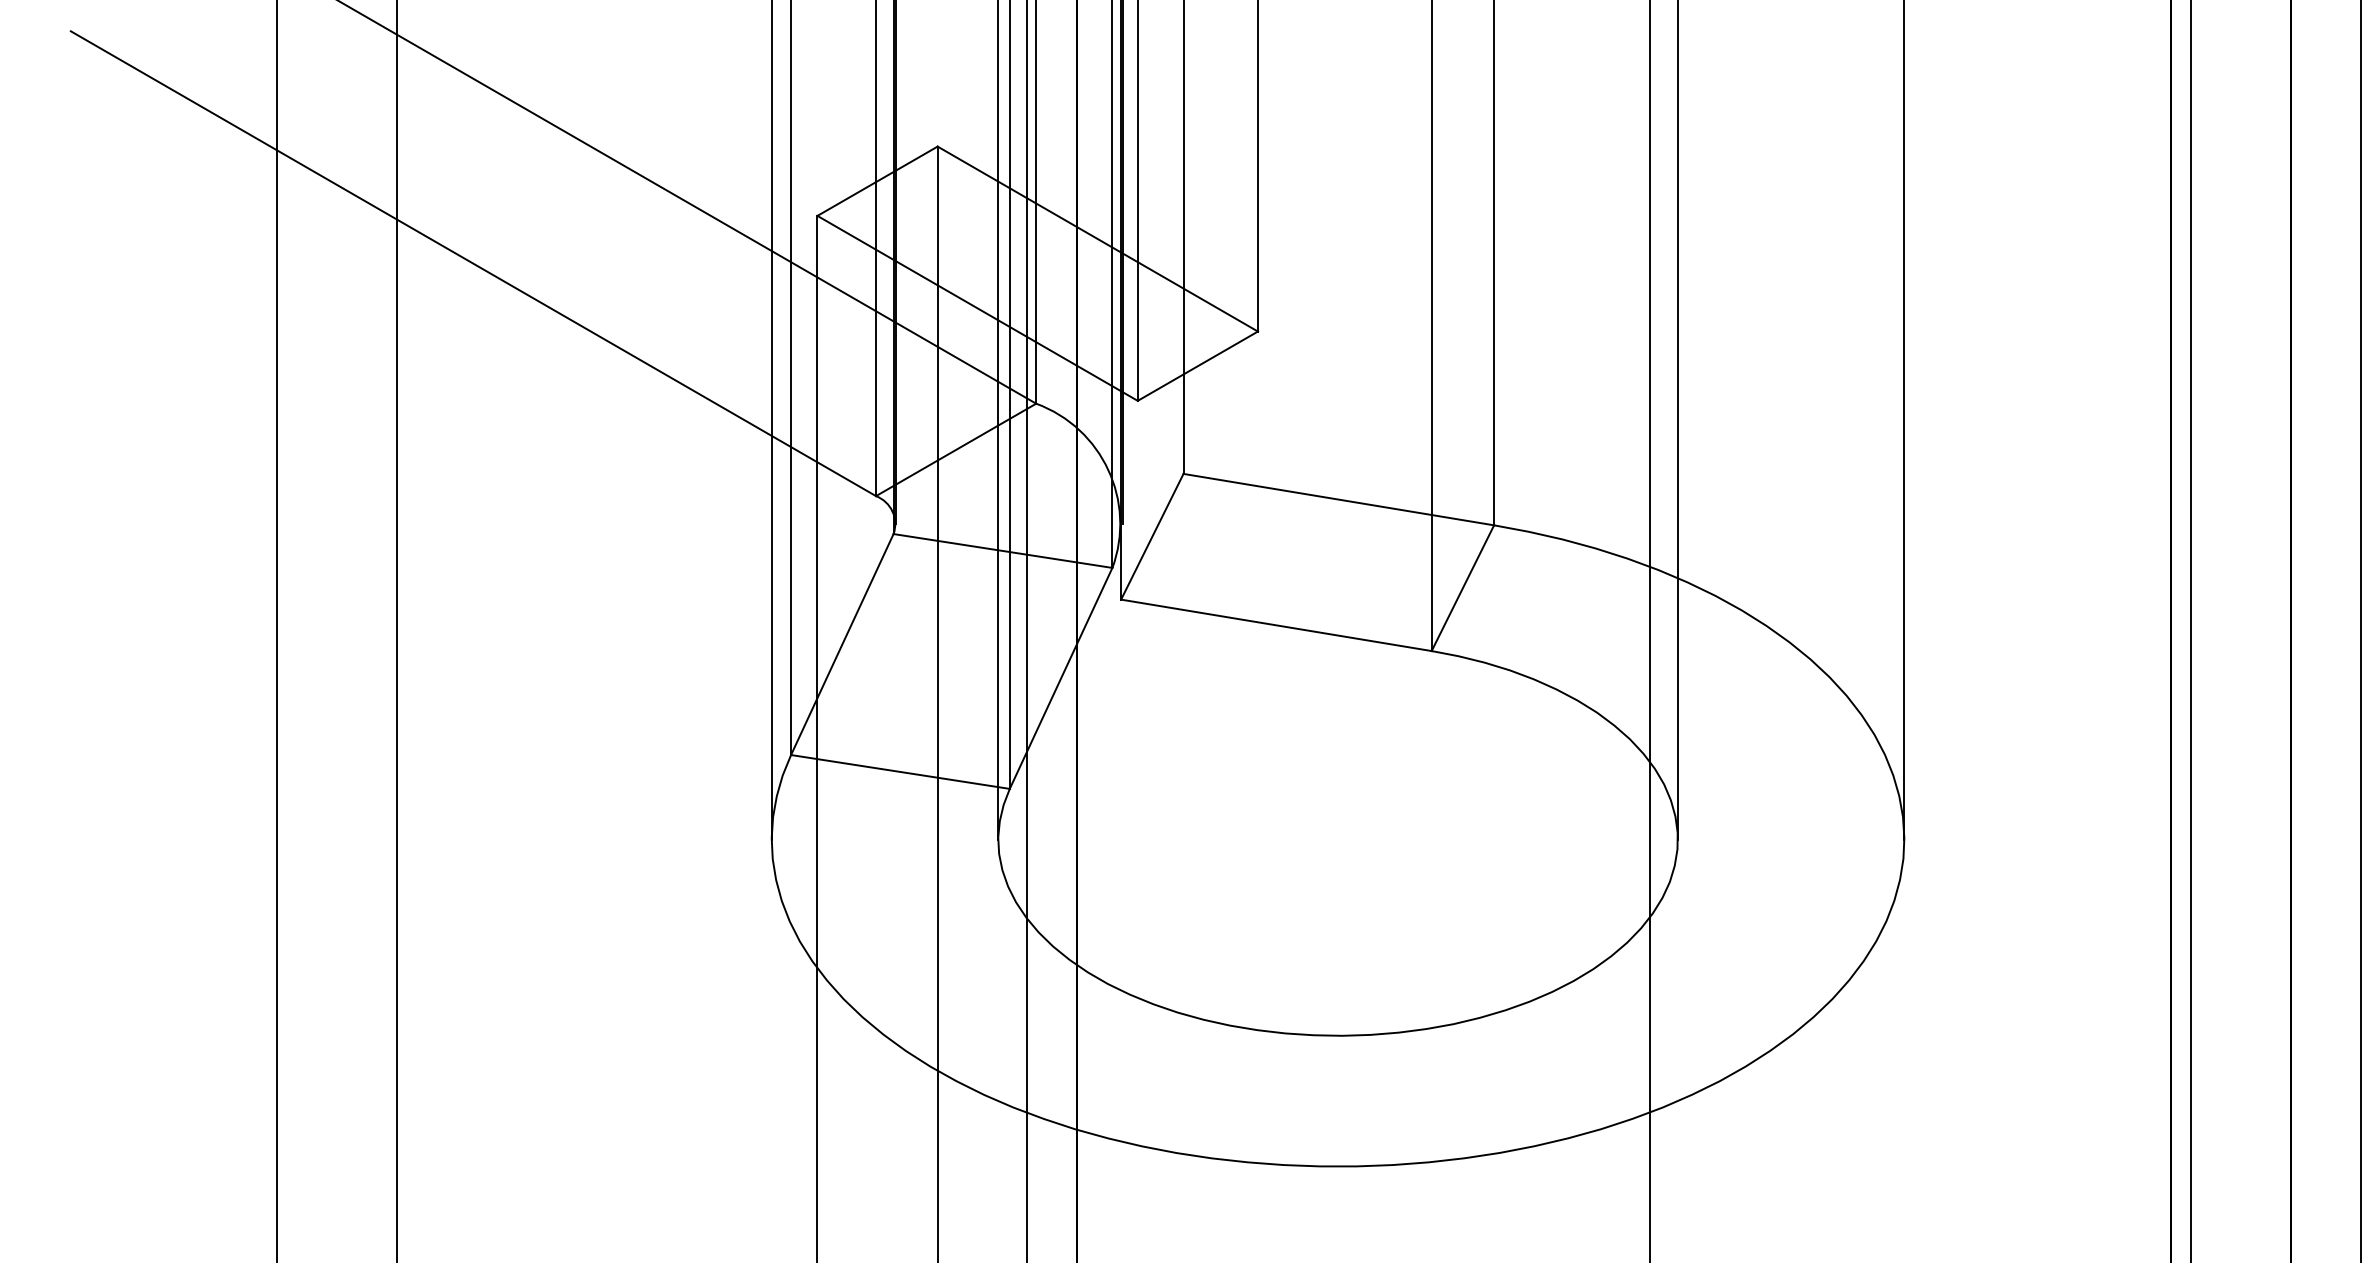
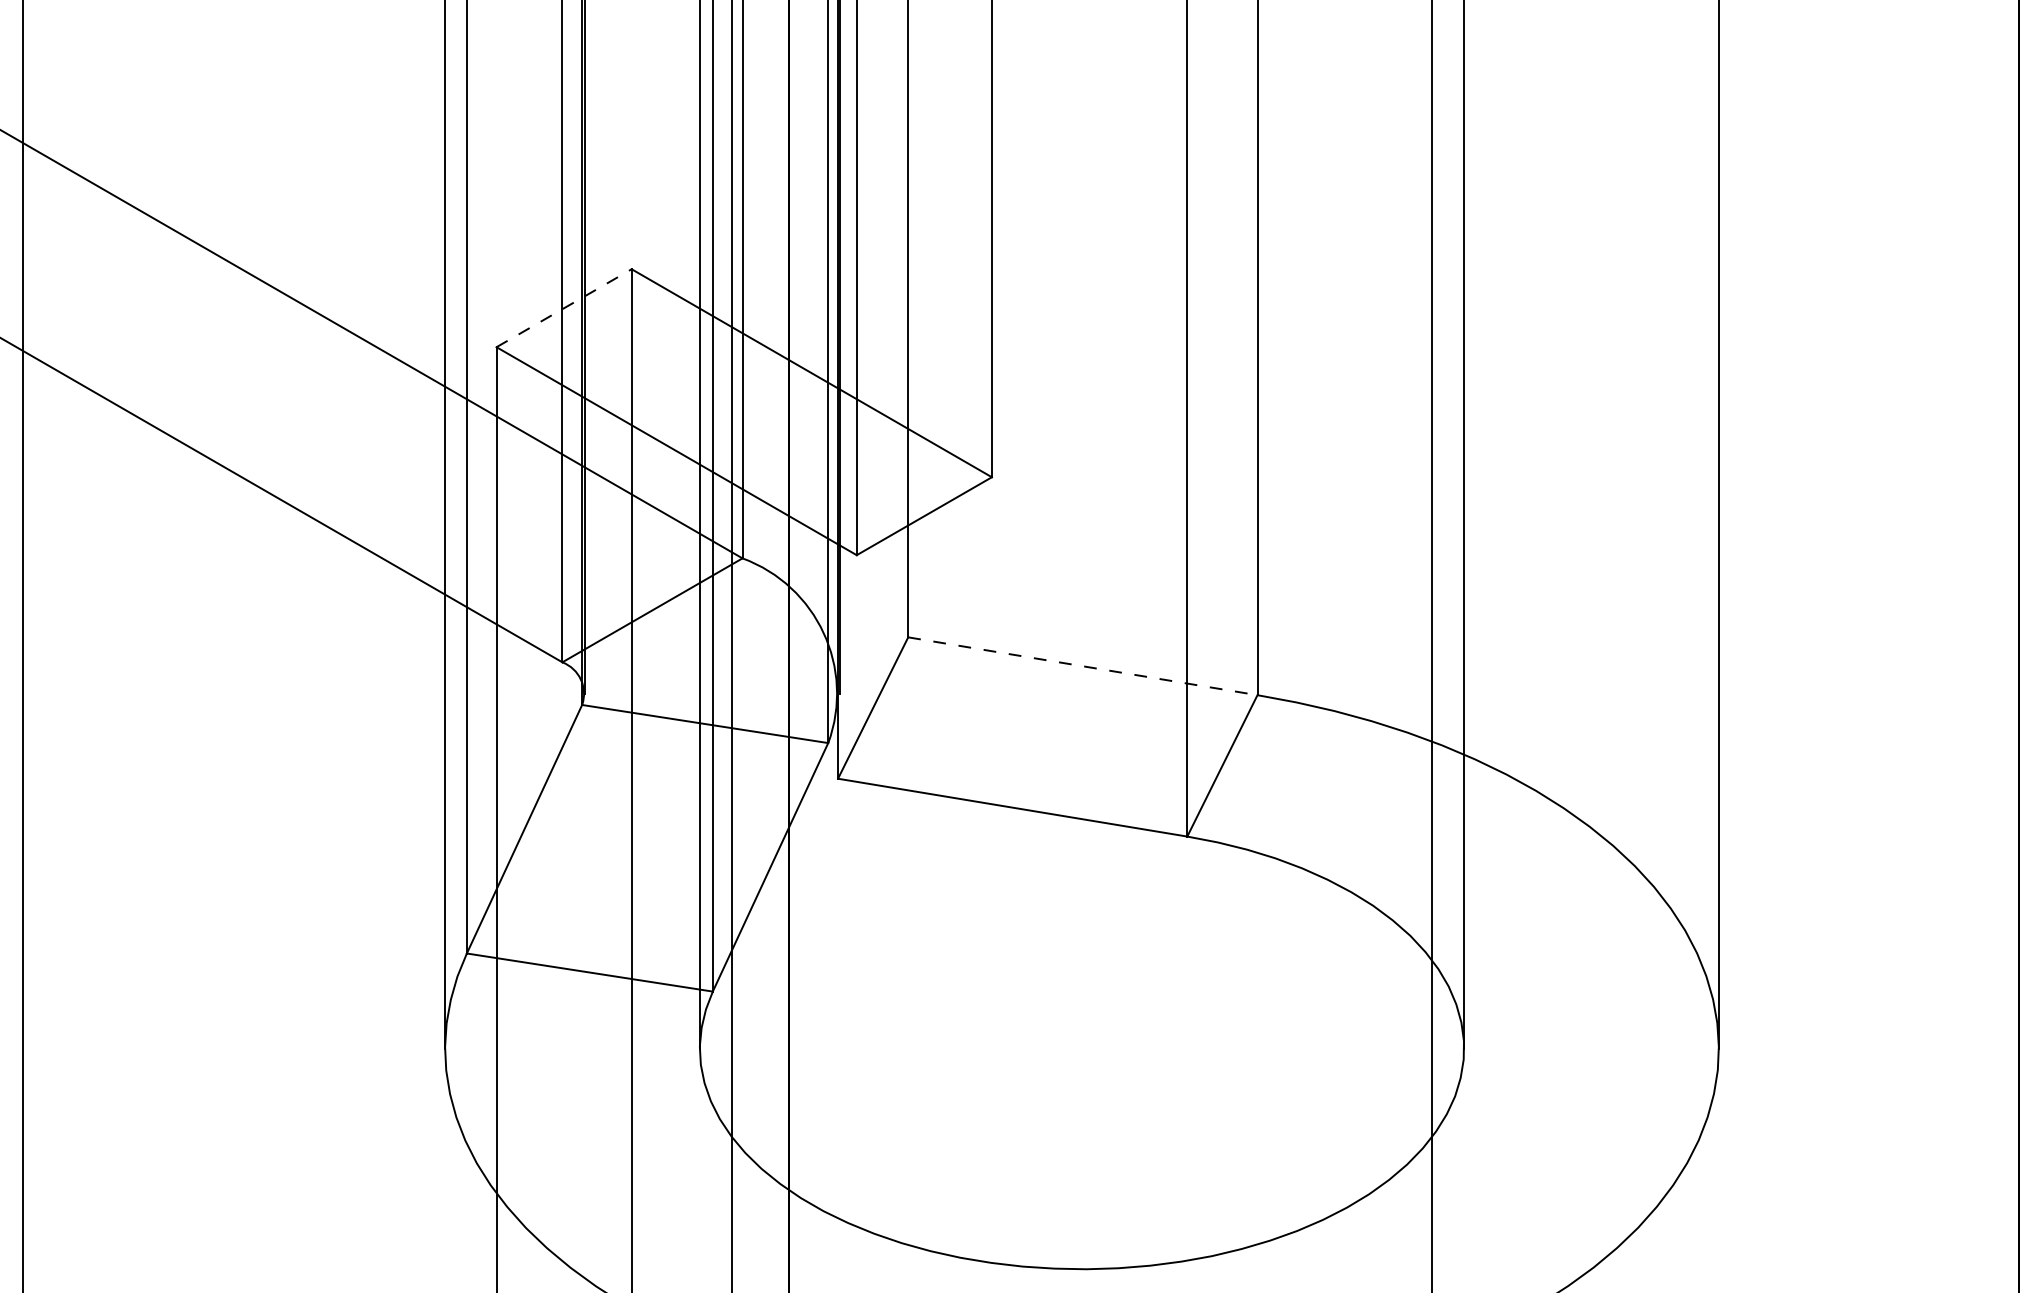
line: (878, 181) -> (565, 308), solid -> dashed
line: (1339, 499) -> (1083, 666), solid -> dashed

